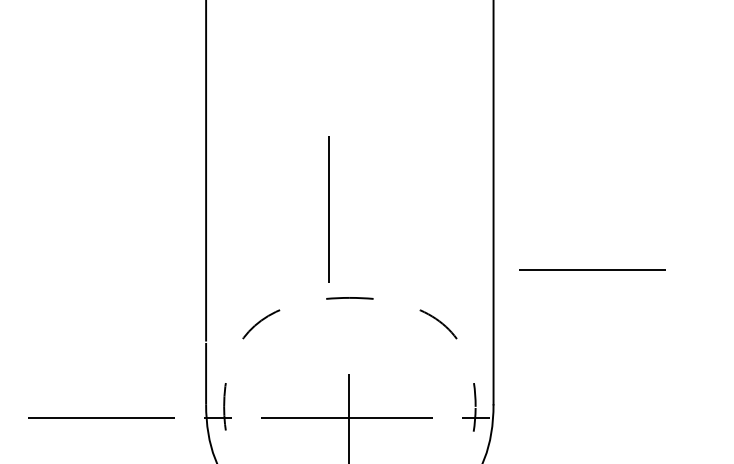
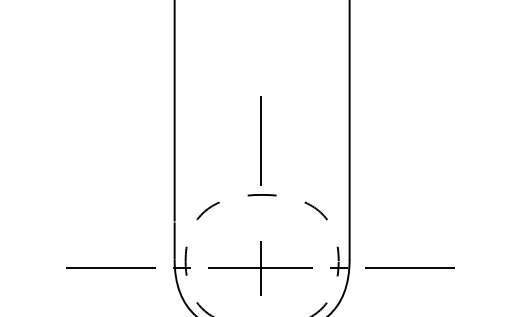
line: (327, 208) -> (260, 140), moved
line: (591, 269) -> (409, 267), moved

